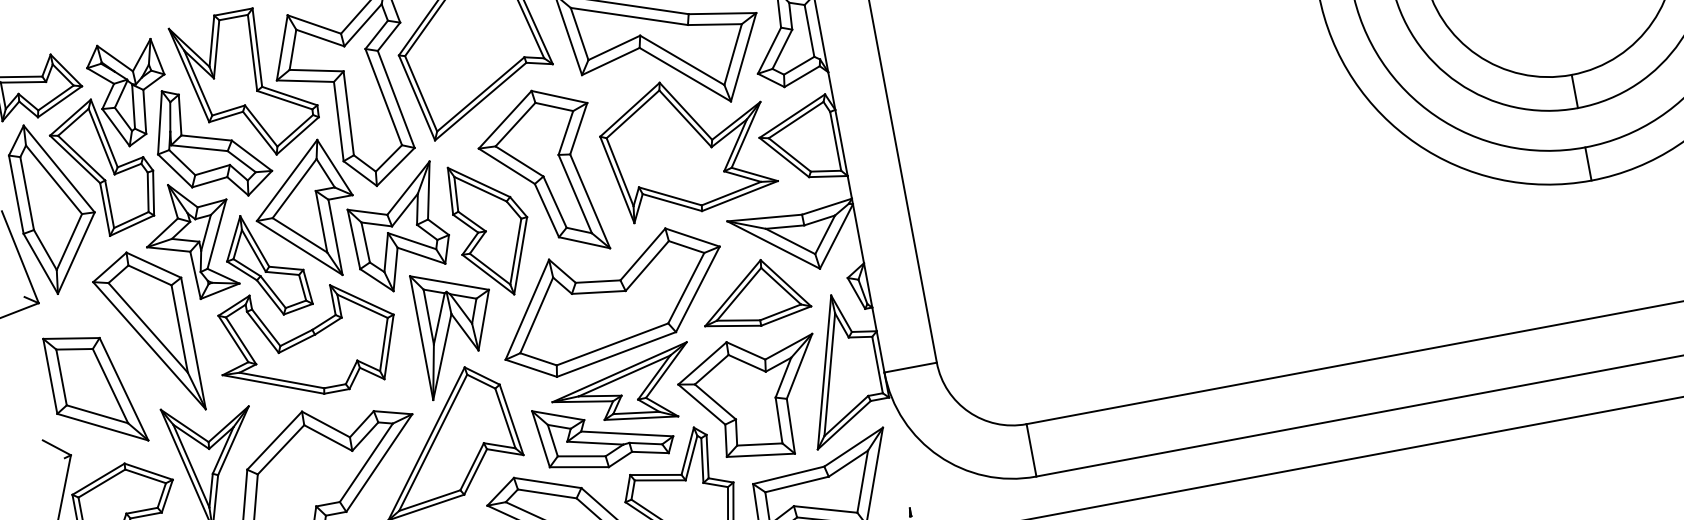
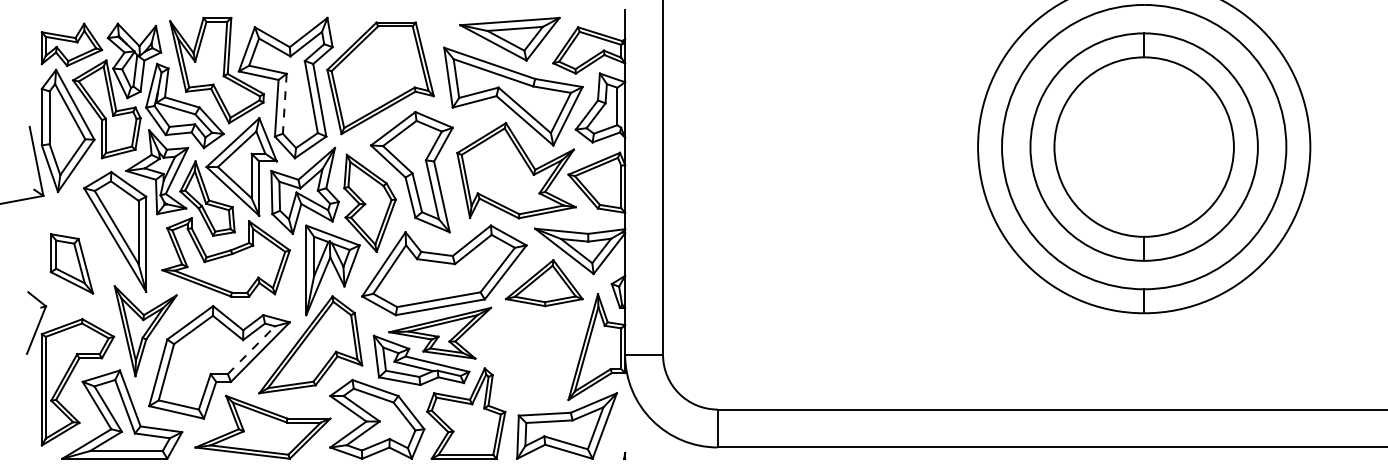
line: (348, 114) -> (284, 104), solid -> dashed
part: (95, 389) -> (71, 263), size x0.7
part: (752, 399) -> (529, 356), removed
line: (366, 463) -> (251, 350), solid -> dashed

